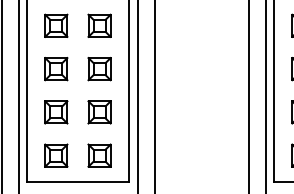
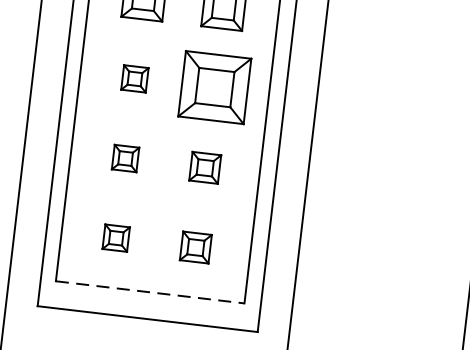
part: (56, 69) -> (135, 79), size x0.6
part: (99, 69) -> (214, 88), size x1.6
part: (56, 112) -> (125, 158), size x0.6
part: (99, 112) -> (205, 168), size x0.7
part: (56, 155) -> (116, 238), size x0.6
part: (99, 155) -> (195, 247), size x0.7
line: (78, 182) -> (151, 292), solid -> dashed

